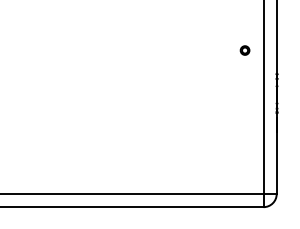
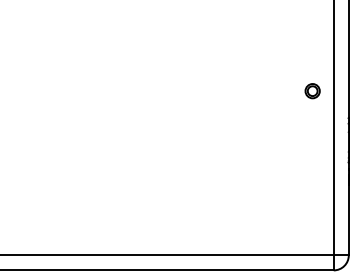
part: (244, 50) -> (312, 91), size x1.43

